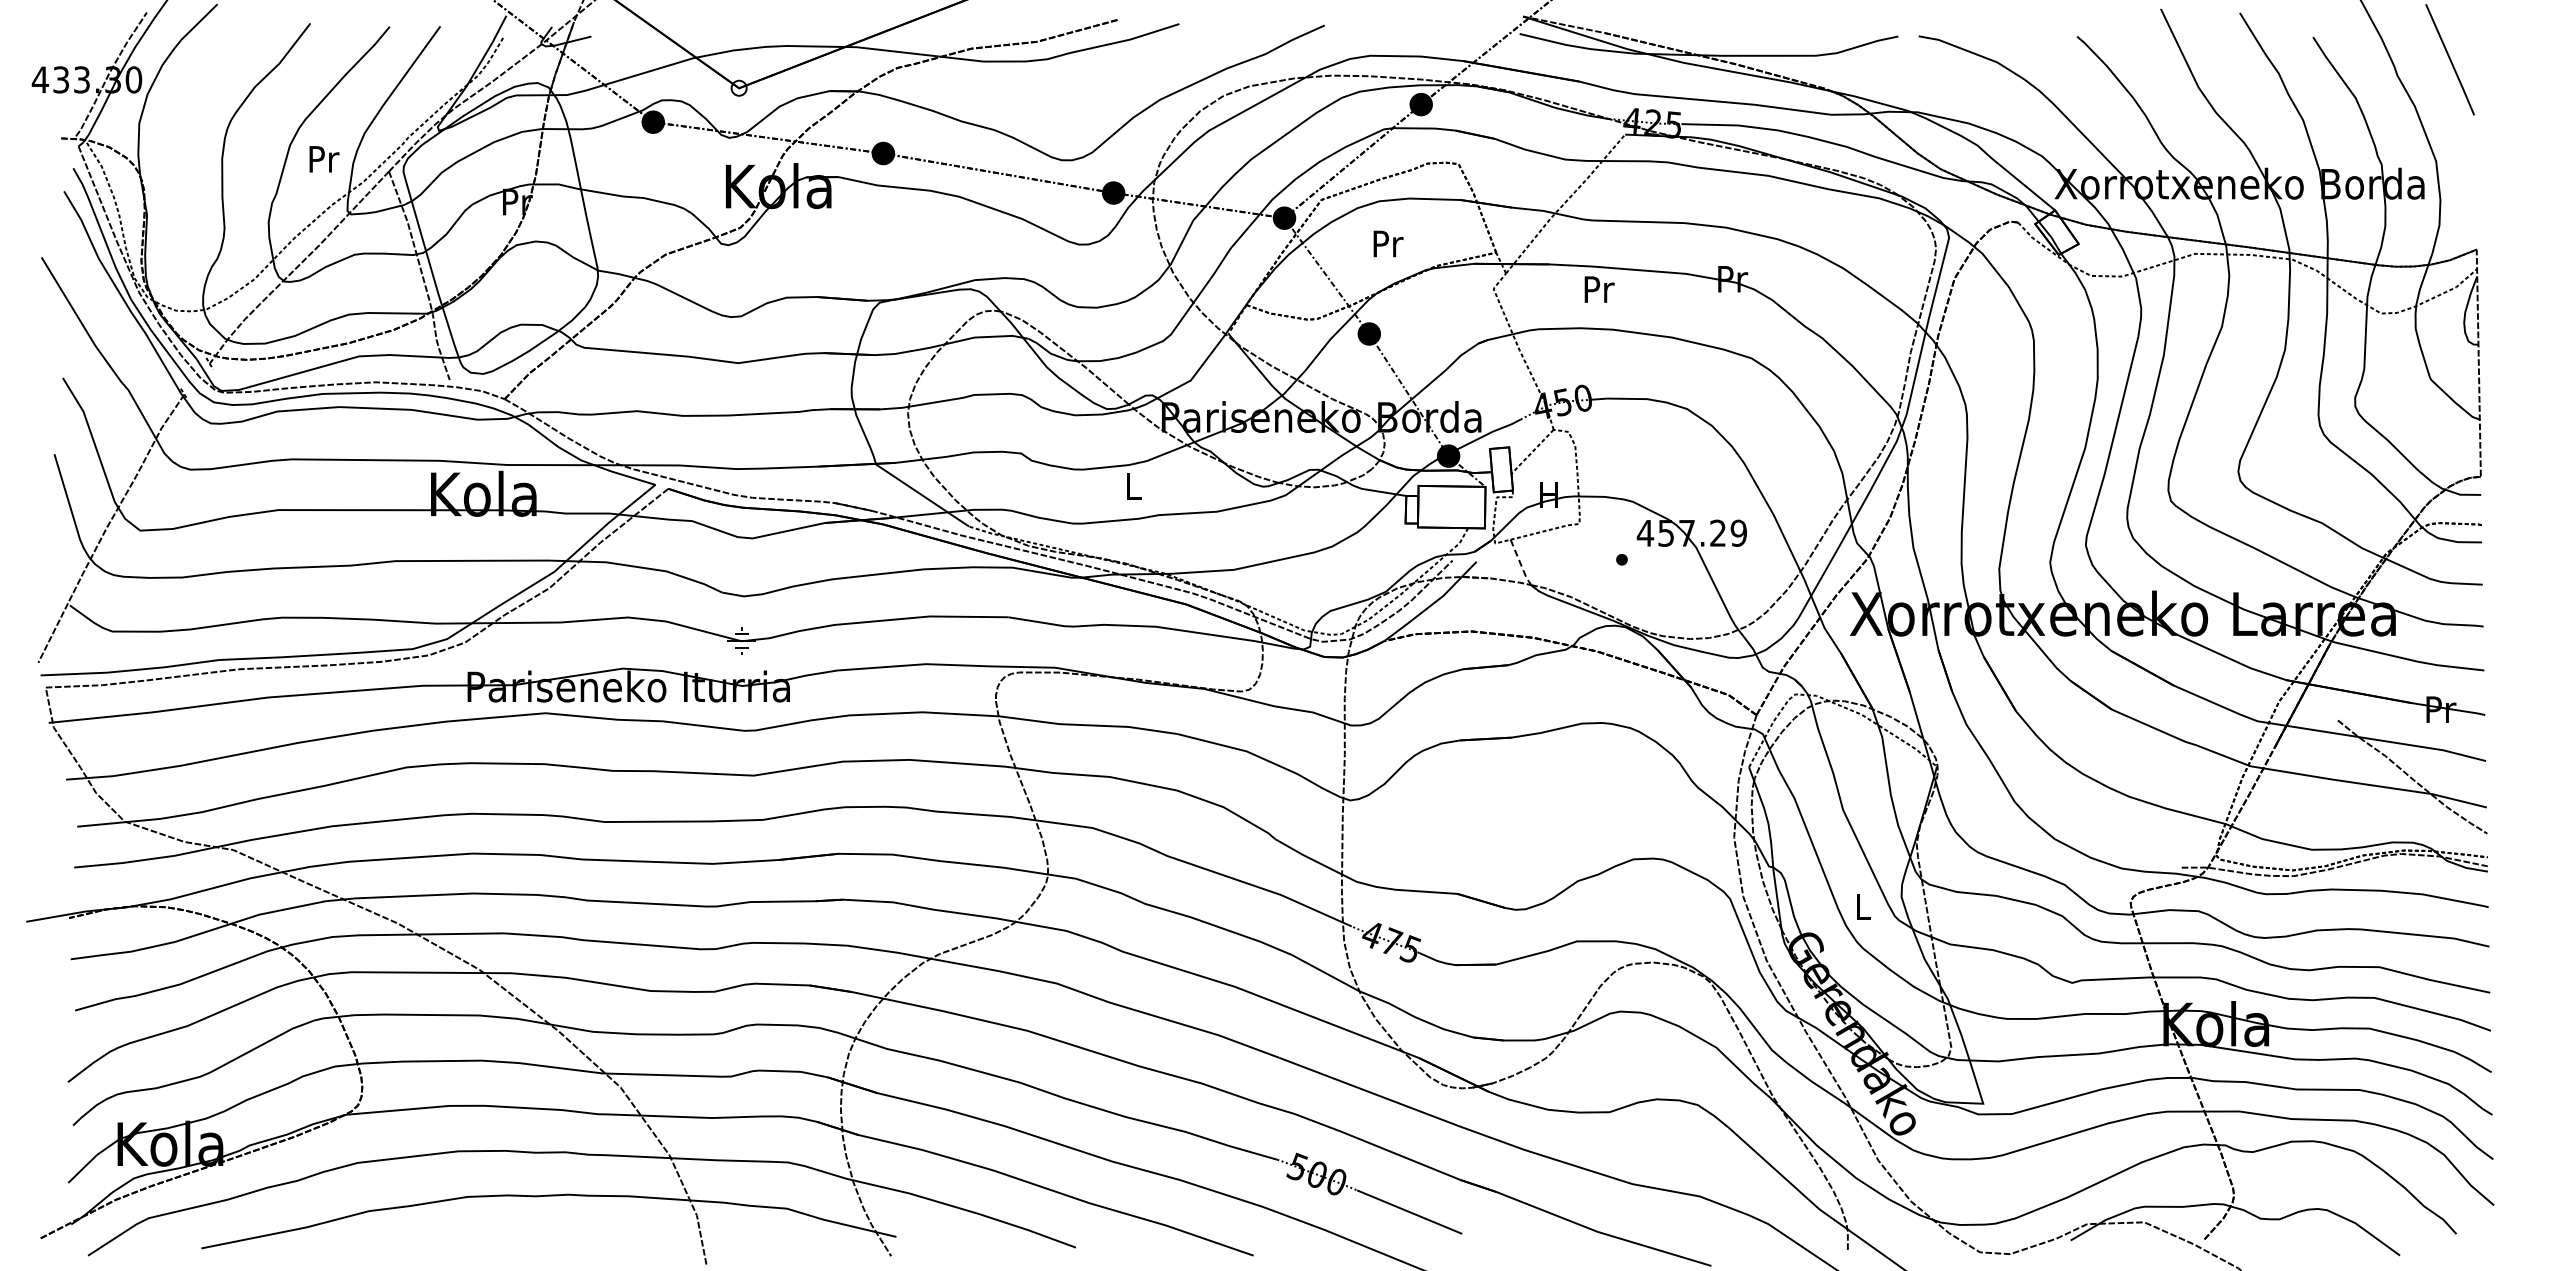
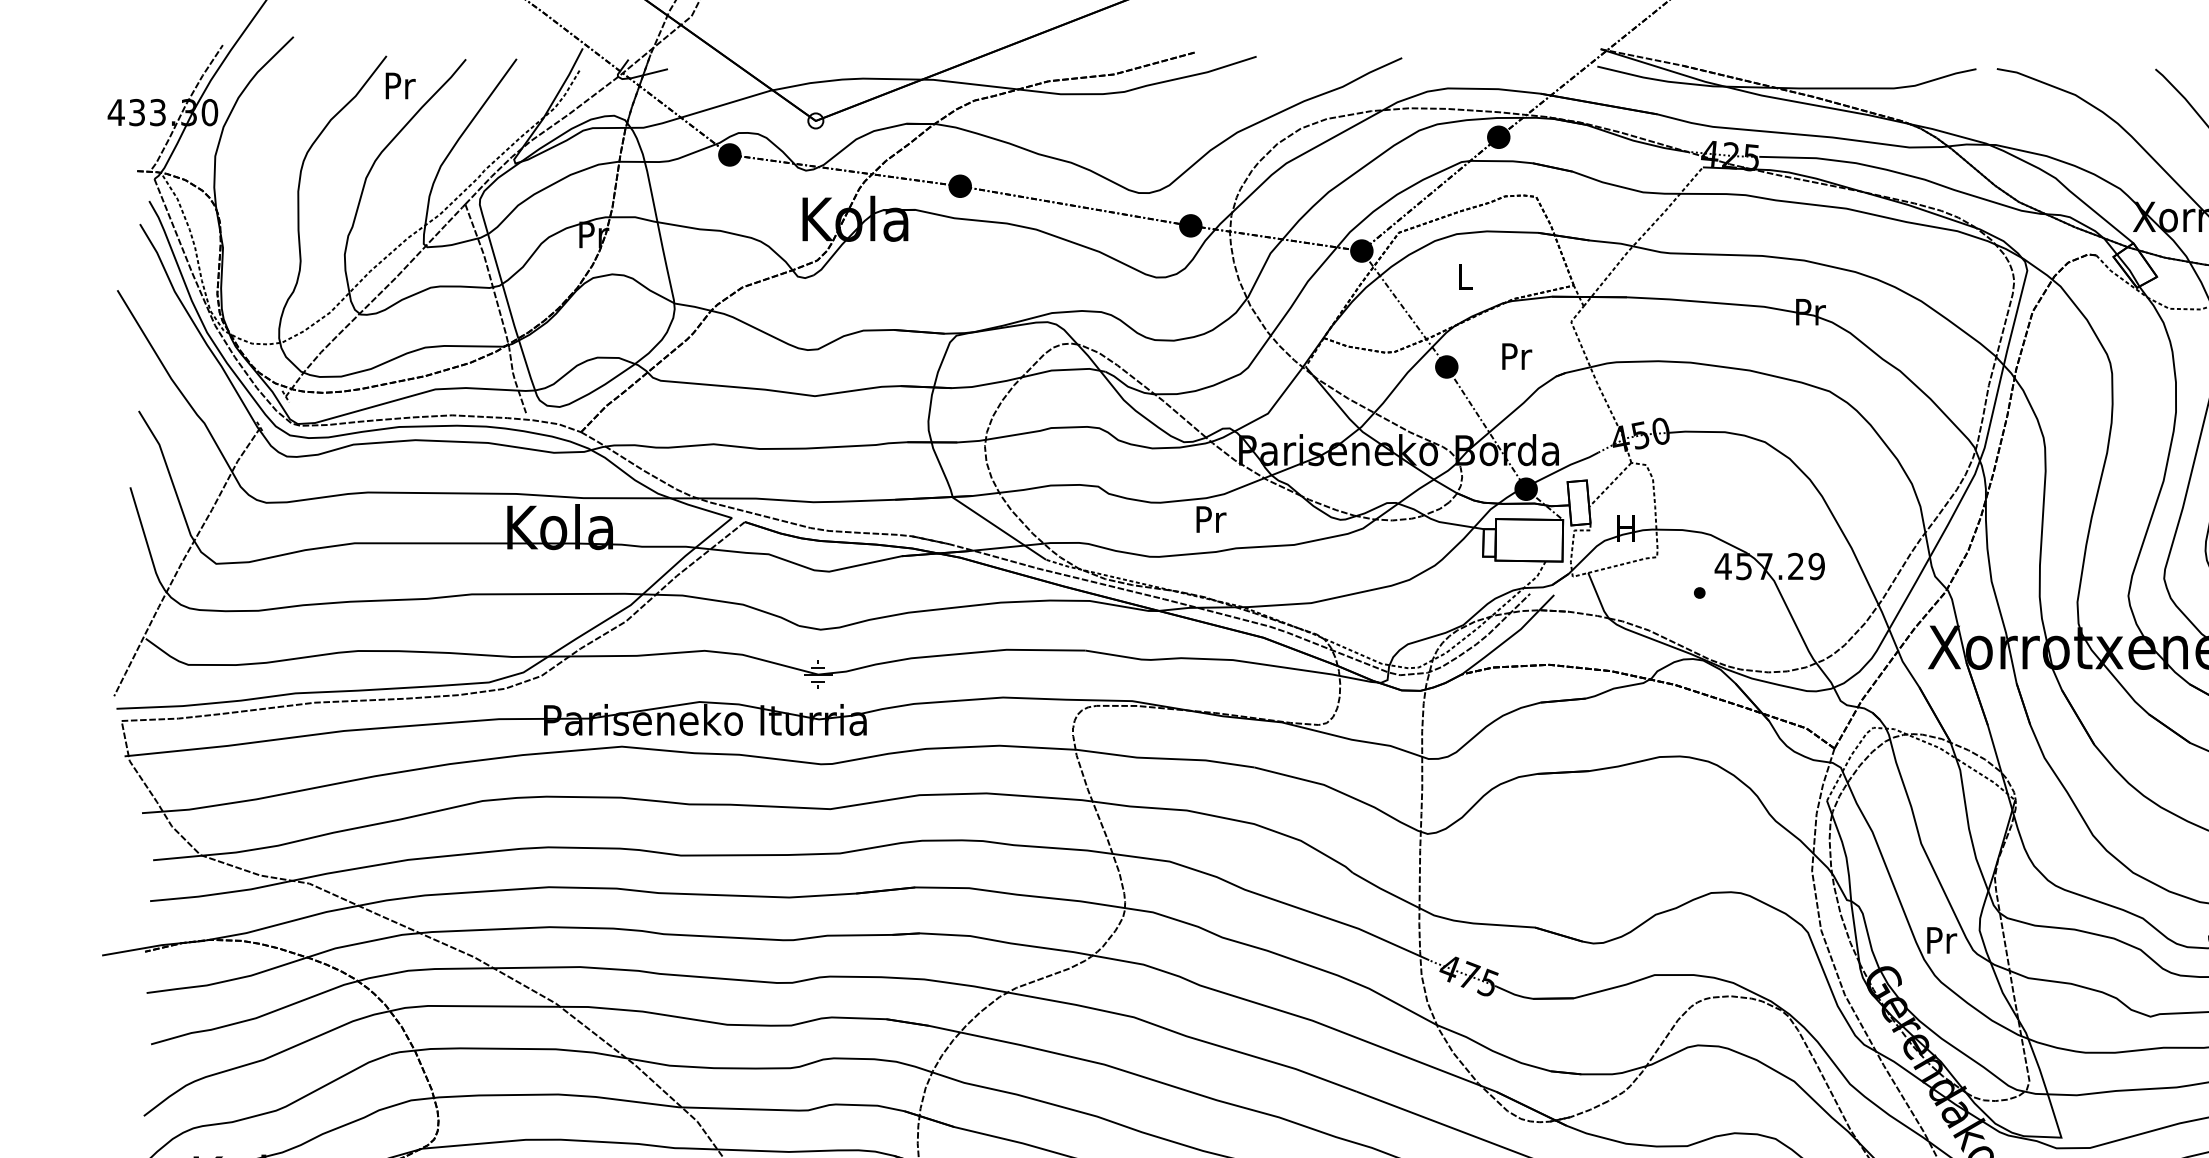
text: (324, 159) -> (400, 86), moved
text: (1388, 243) -> (1465, 276), Pr -> L
text: (1599, 289) -> (1517, 356), moved
text: (1134, 486) -> (1211, 519), L -> Pr
line: (1520, 563) -> (1598, 596), dashed -> solid
text: (1864, 906) -> (1942, 940), L -> Pr

